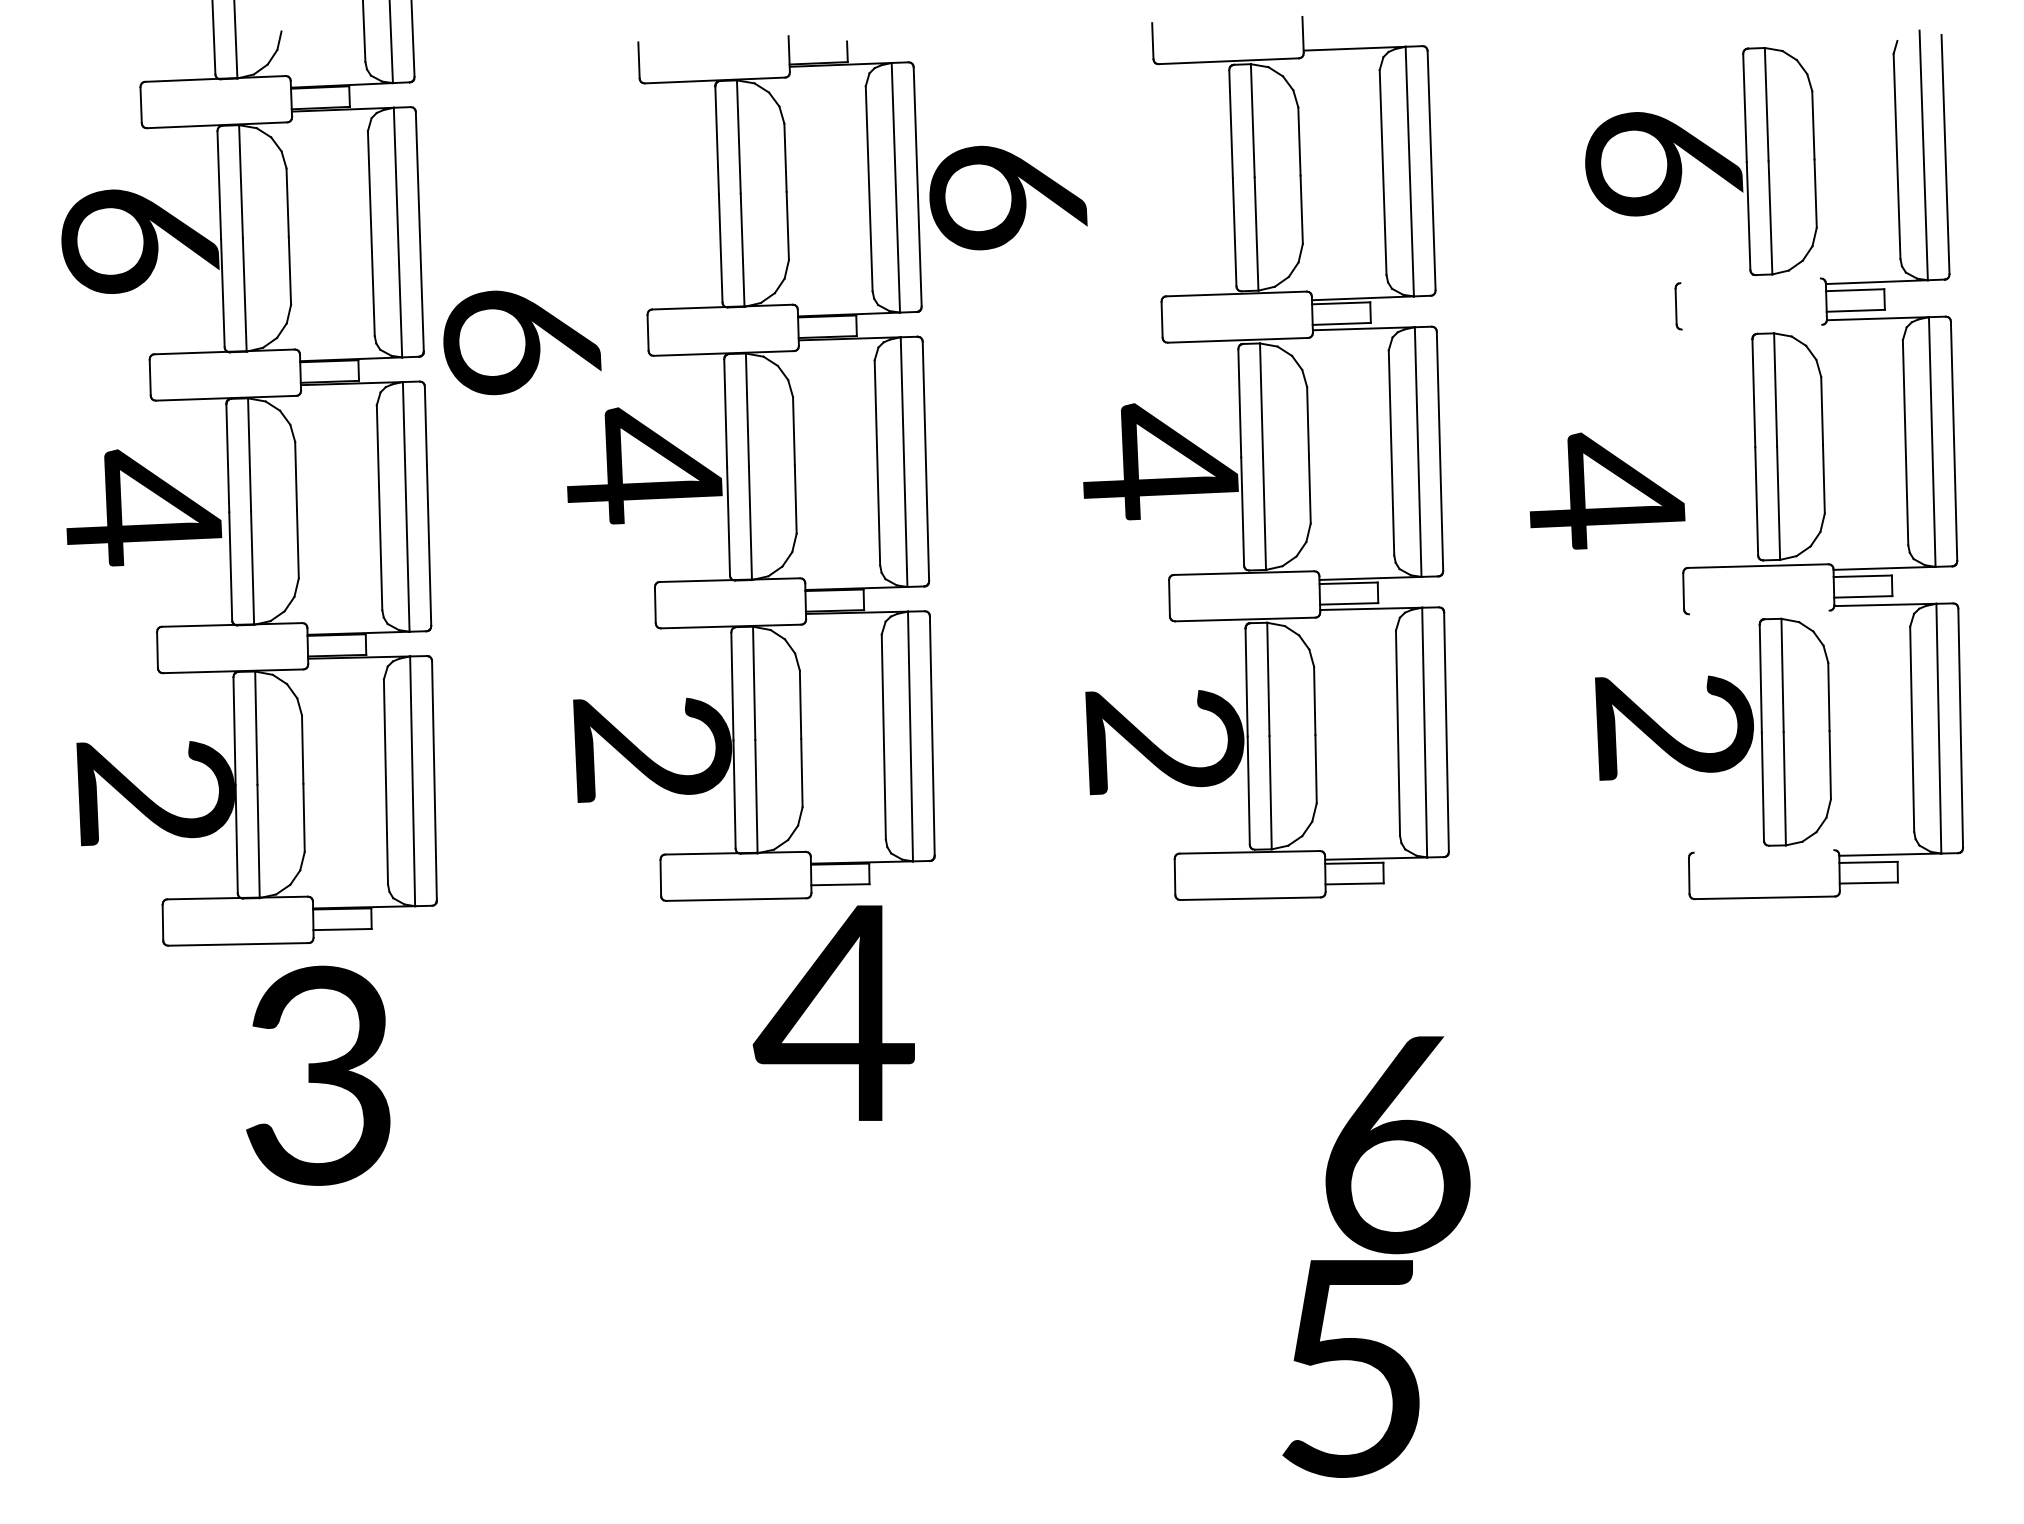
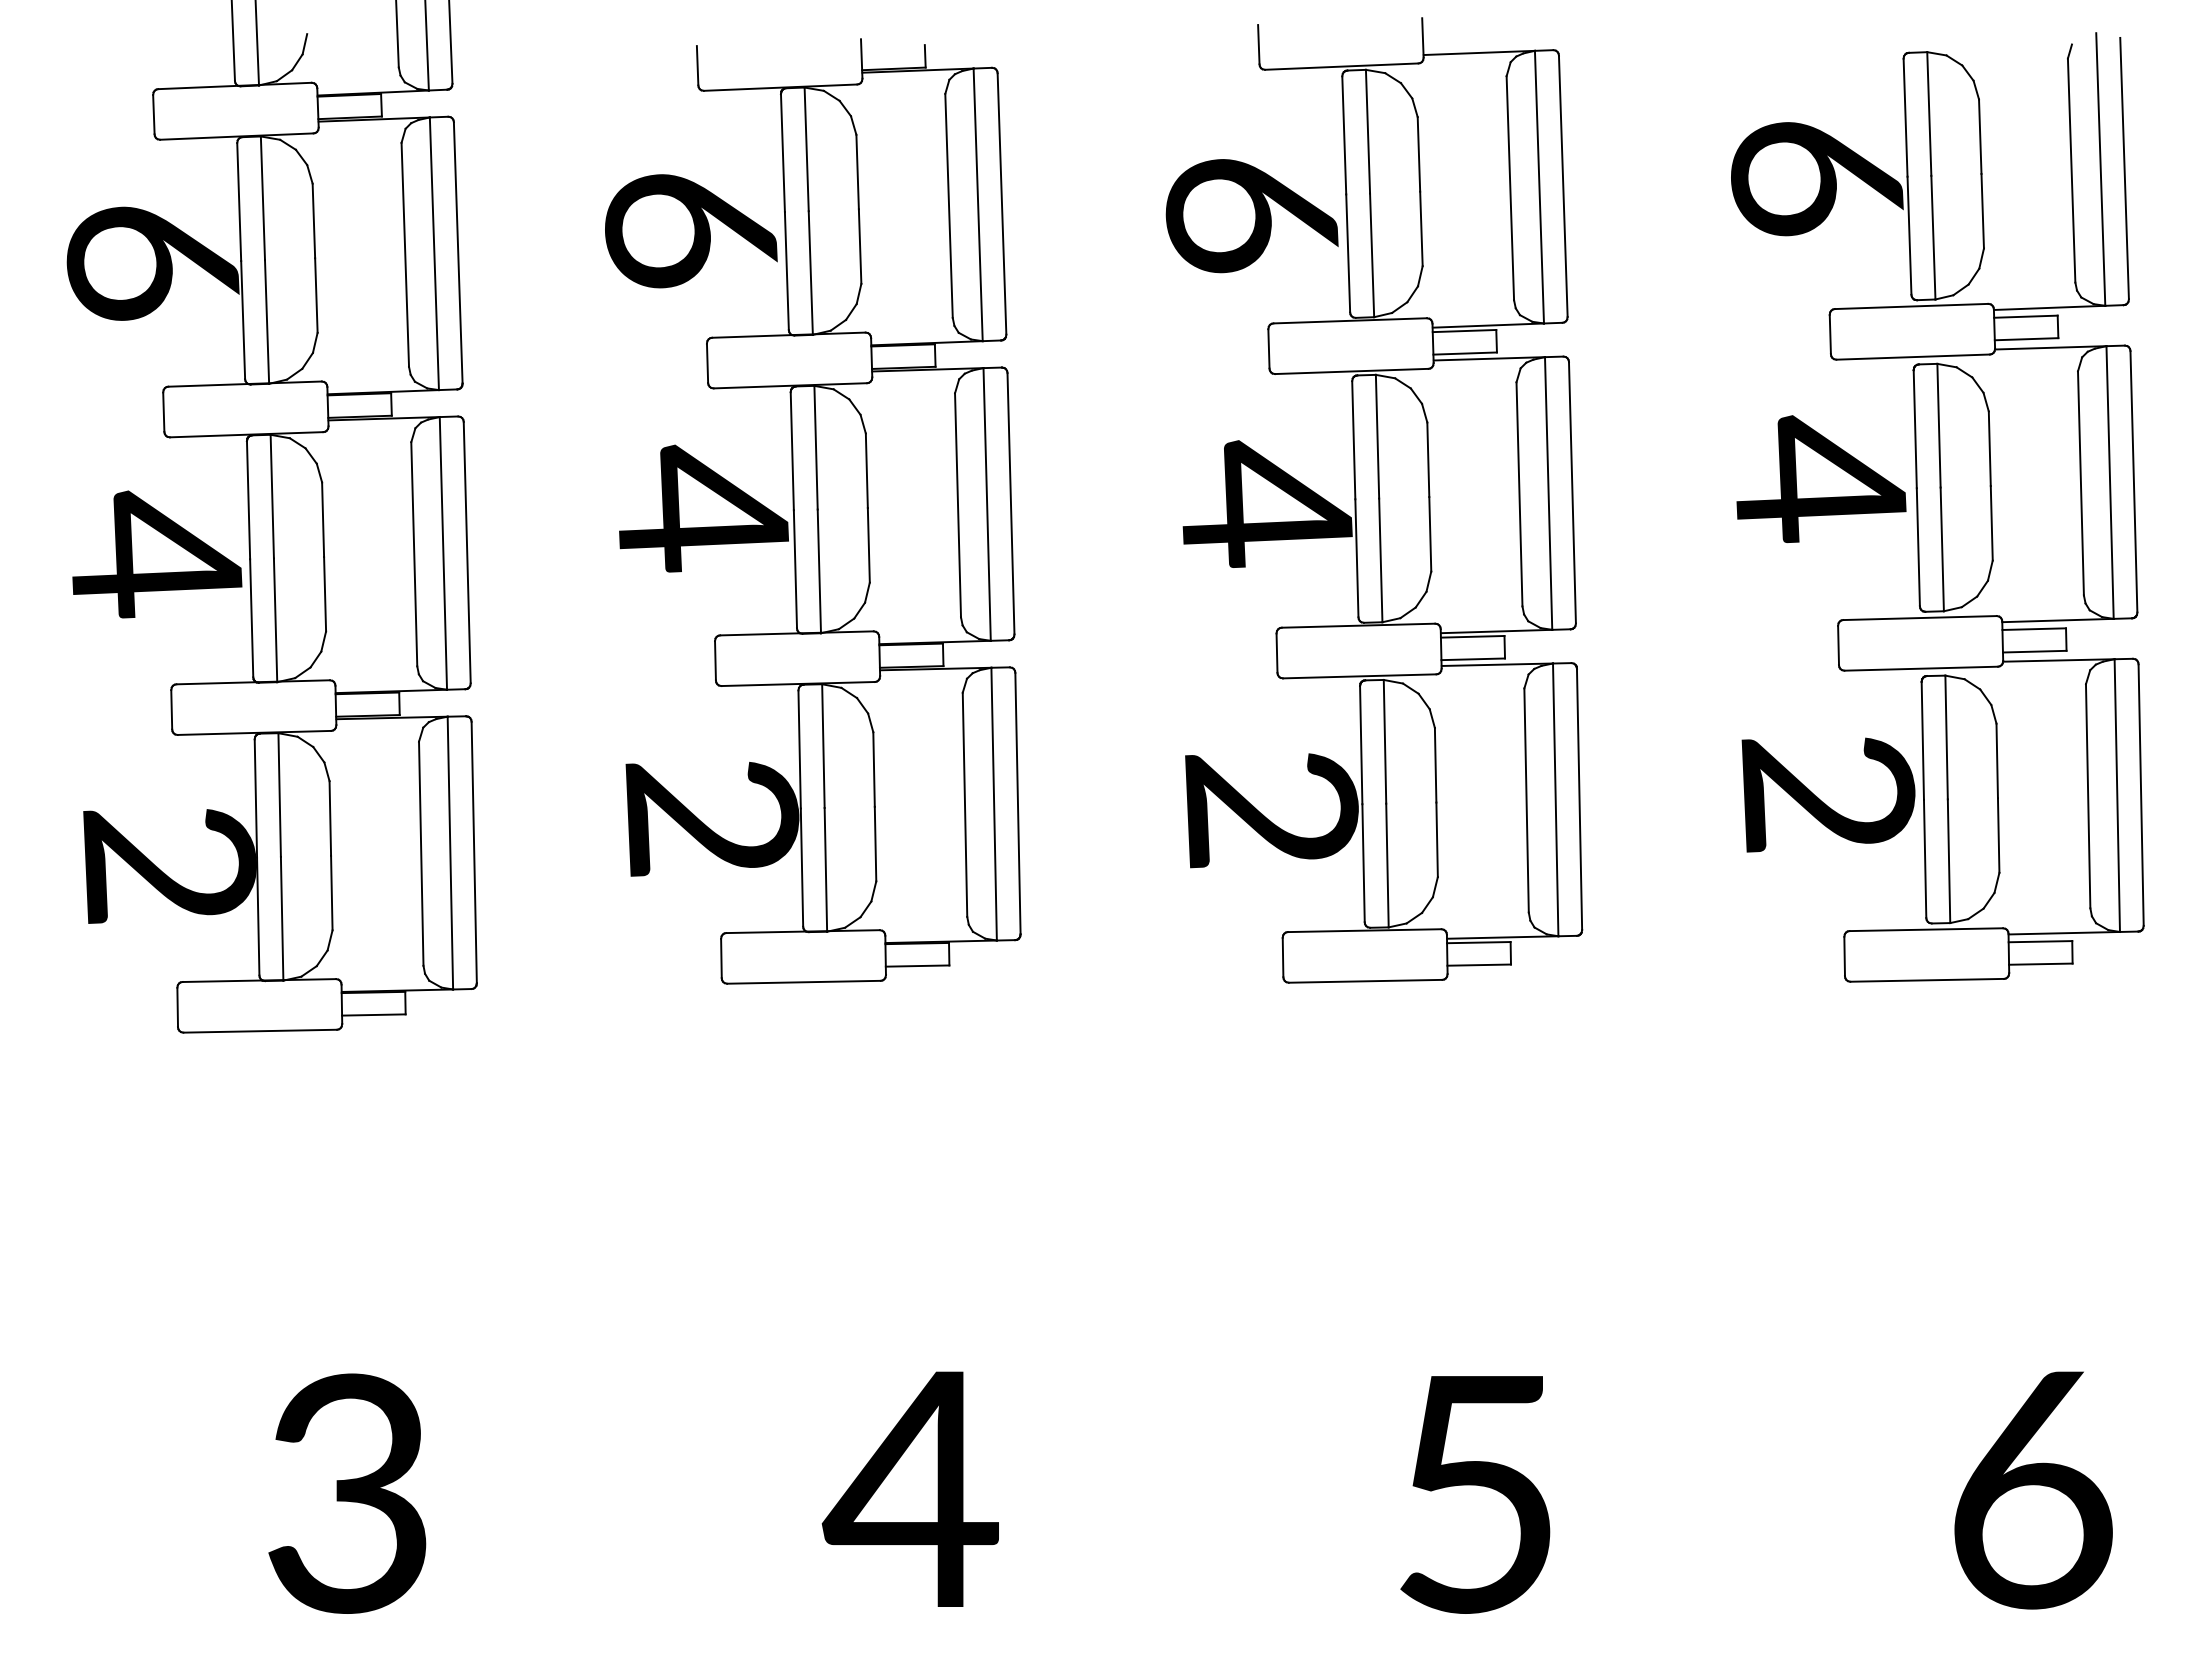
text: (1007, 198) -> (1251, 216), moved
line: (1750, 280) -> (1911, 306), added
line: (1751, 326) -> (1912, 356), added
text: (522, 343) -> (691, 231), moved
text: (1607, 490) -> (1821, 478), moved
line: (1759, 612) -> (1921, 668), added
line: (1764, 851) -> (1926, 929), added
text: (833, 1012) -> (909, 1488), moved
text: (318, 1075) -> (347, 1493), moved
text: (1397, 1145) -> (2033, 1490), moved

